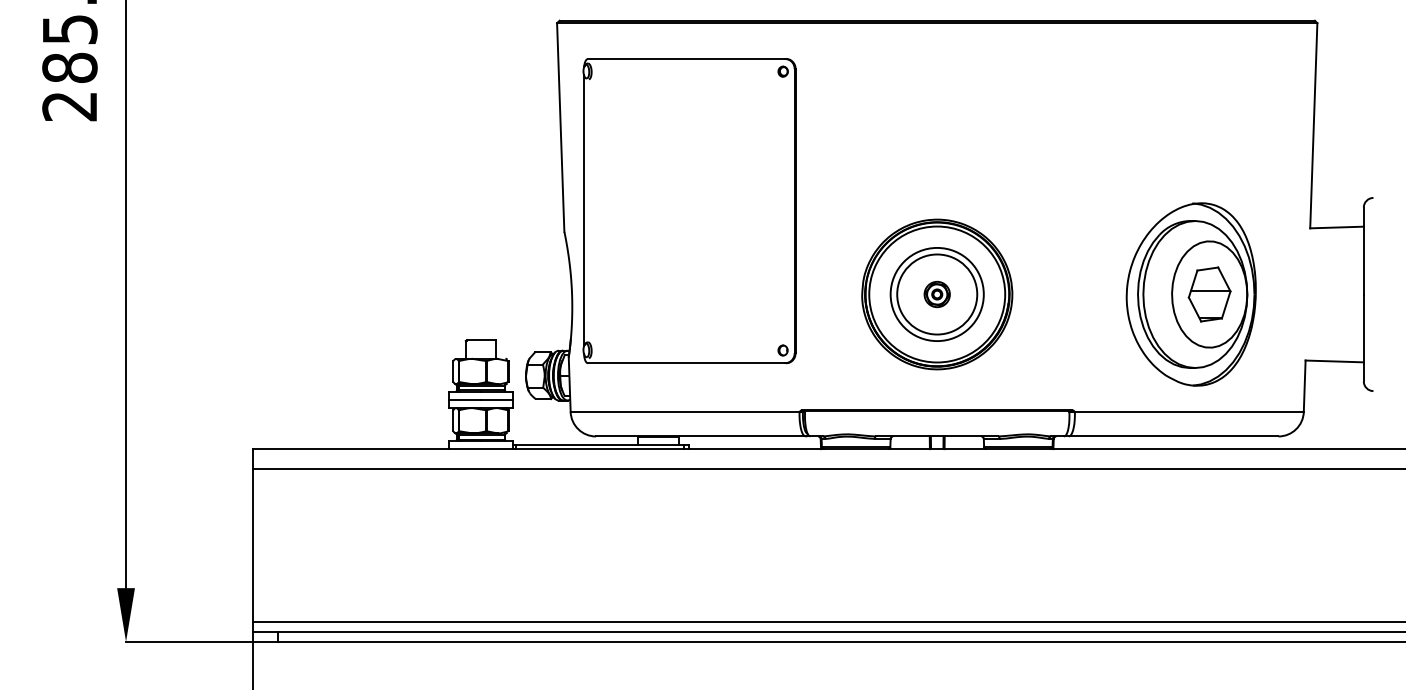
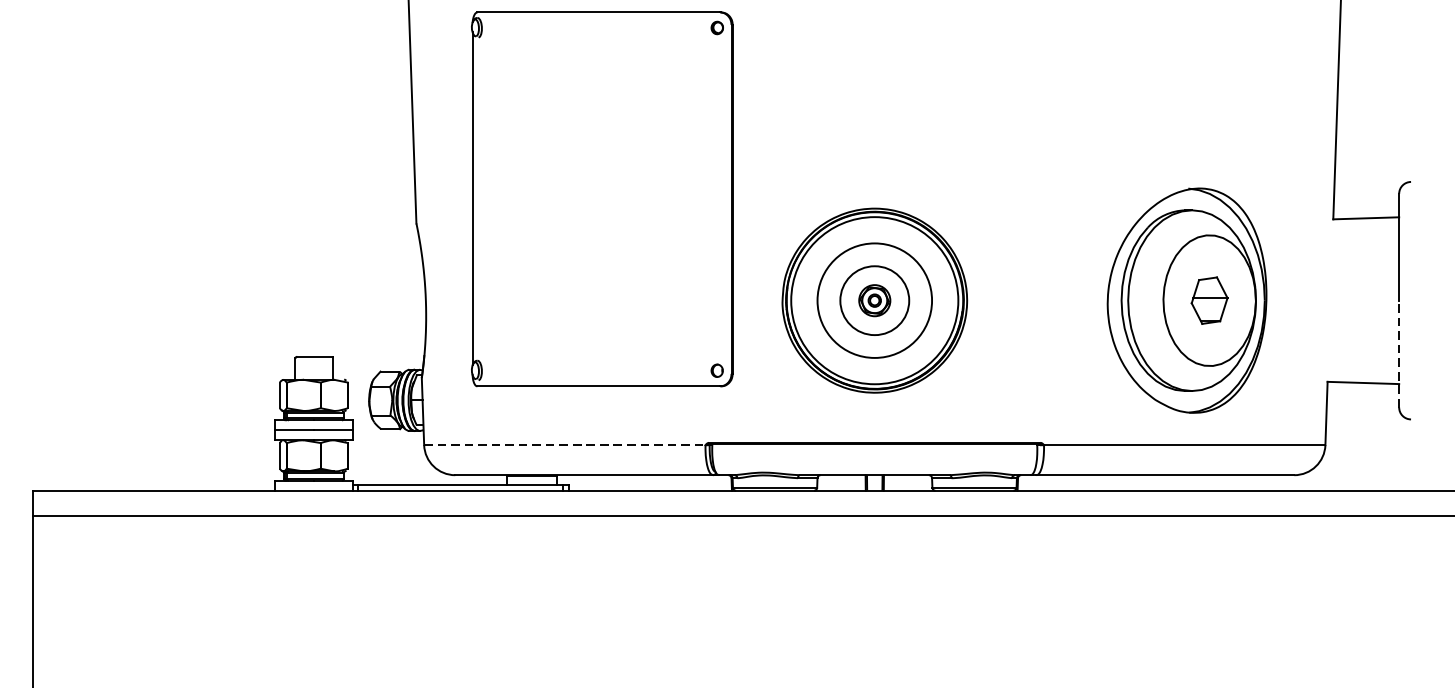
part: (689, 211) -> (602, 199), moved
circle: (937, 294) -> (875, 300), size x0.7
part: (1209, 294) -> (1209, 300), size x0.7
line: (1363, 337) -> (1398, 353), solid -> dashed
line: (685, 412) -> (565, 445), solid -> dashed

